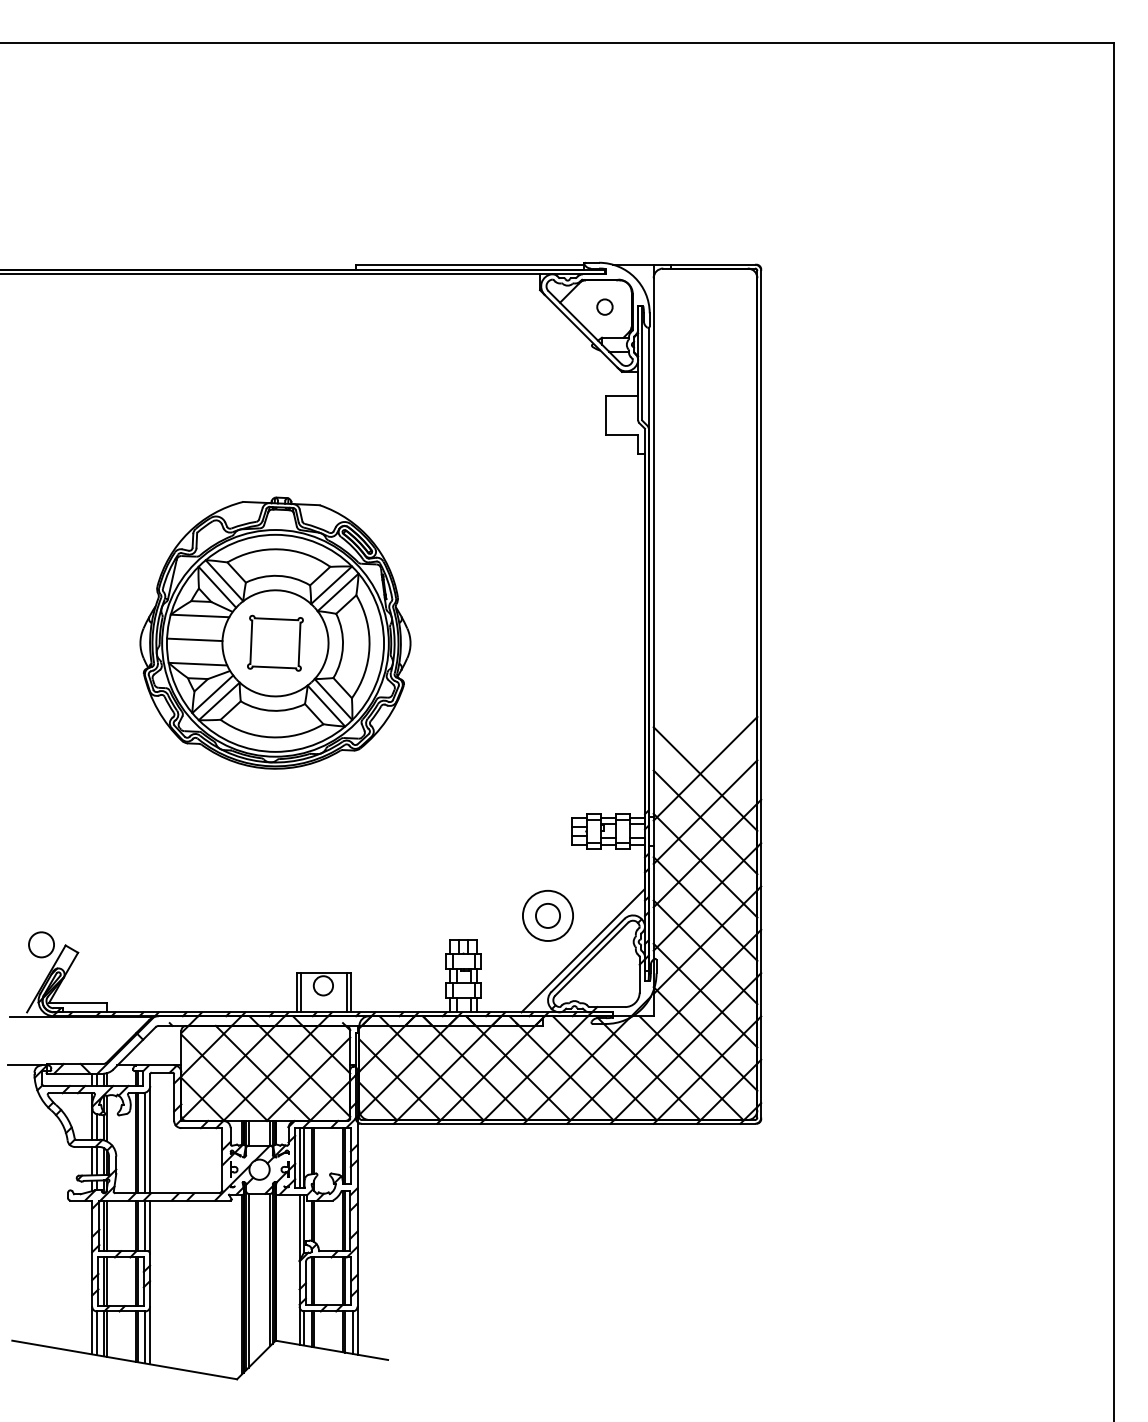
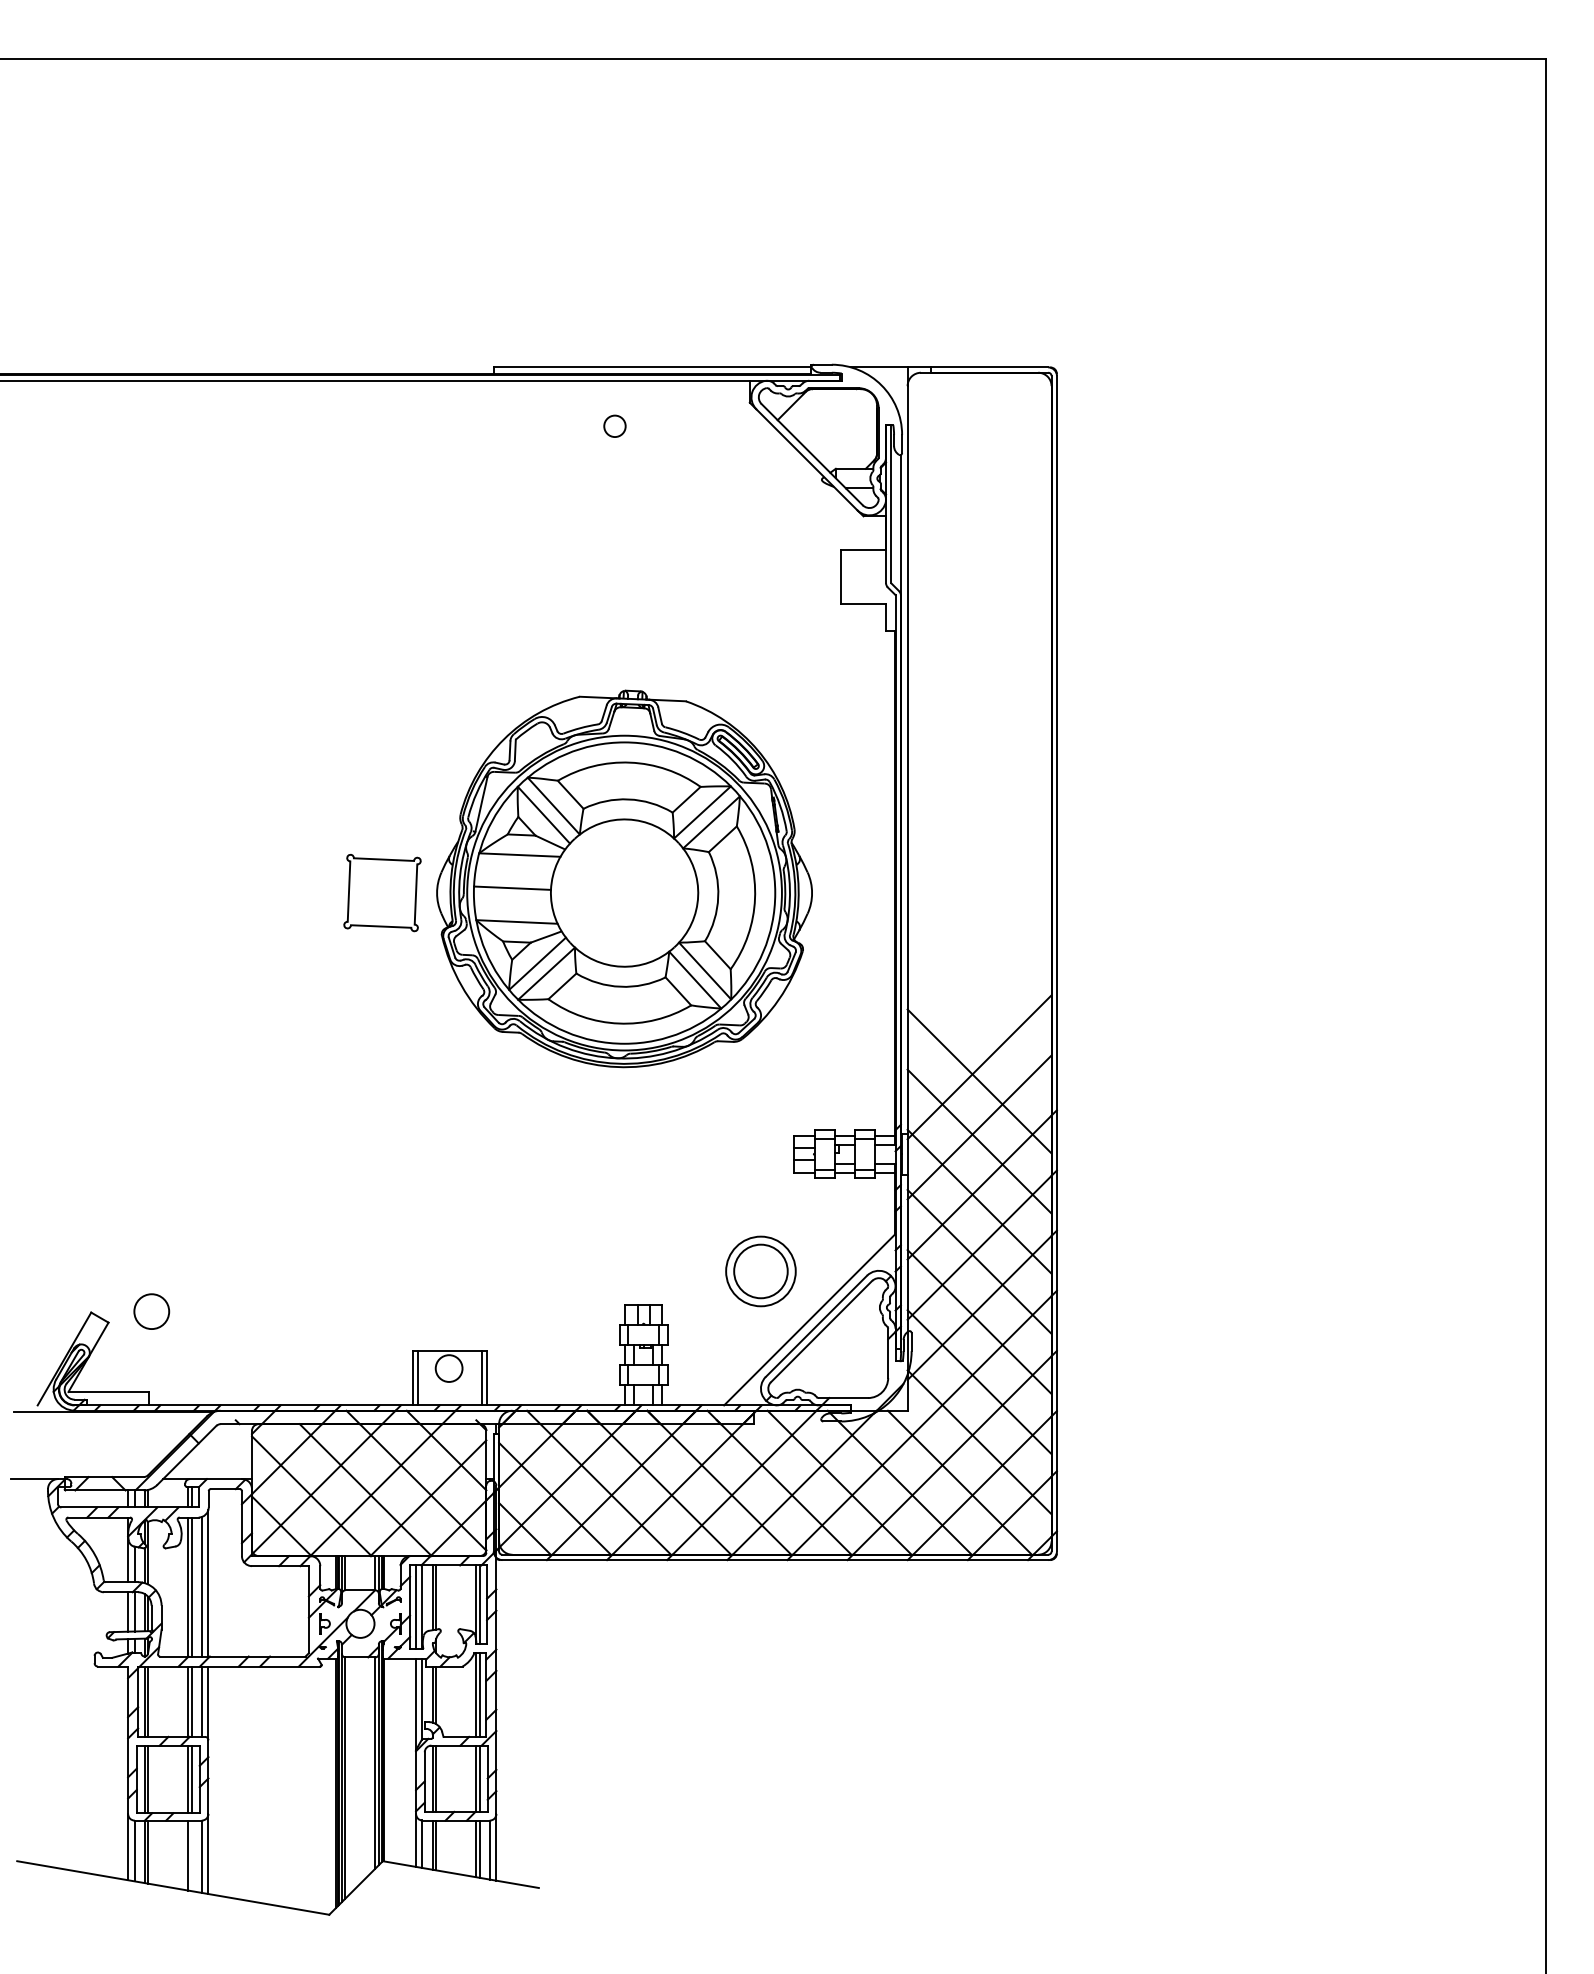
circle: (604, 306) -> (614, 425), moved
part: (275, 632) -> (624, 878), moved
circle: (547, 915) -> (760, 1271), size x1.6
circle: (41, 944) -> (151, 1311), moved
line: (137, 1336) -> (191, 1855), removed

